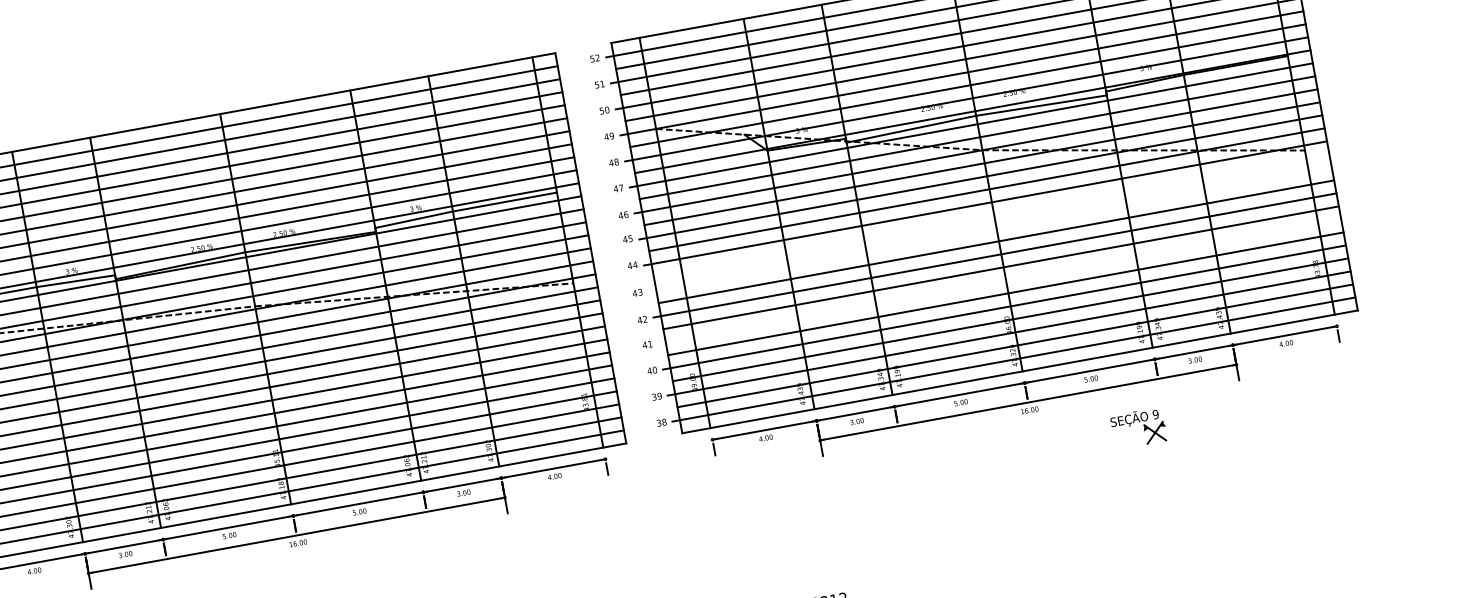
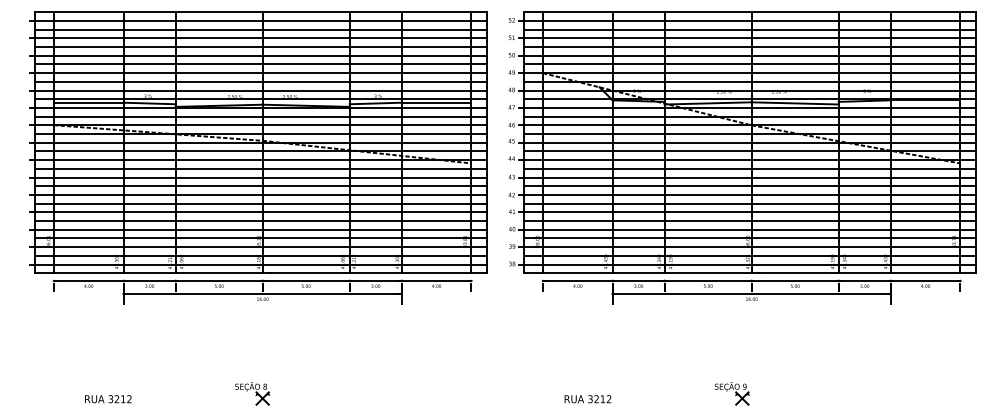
line: (990, 215) -> (749, 168), added
line: (990, 229) -> (747, 177), added
line: (999, 281) -> (747, 212), added
part: (1137, 428) -> (731, 393), moved

